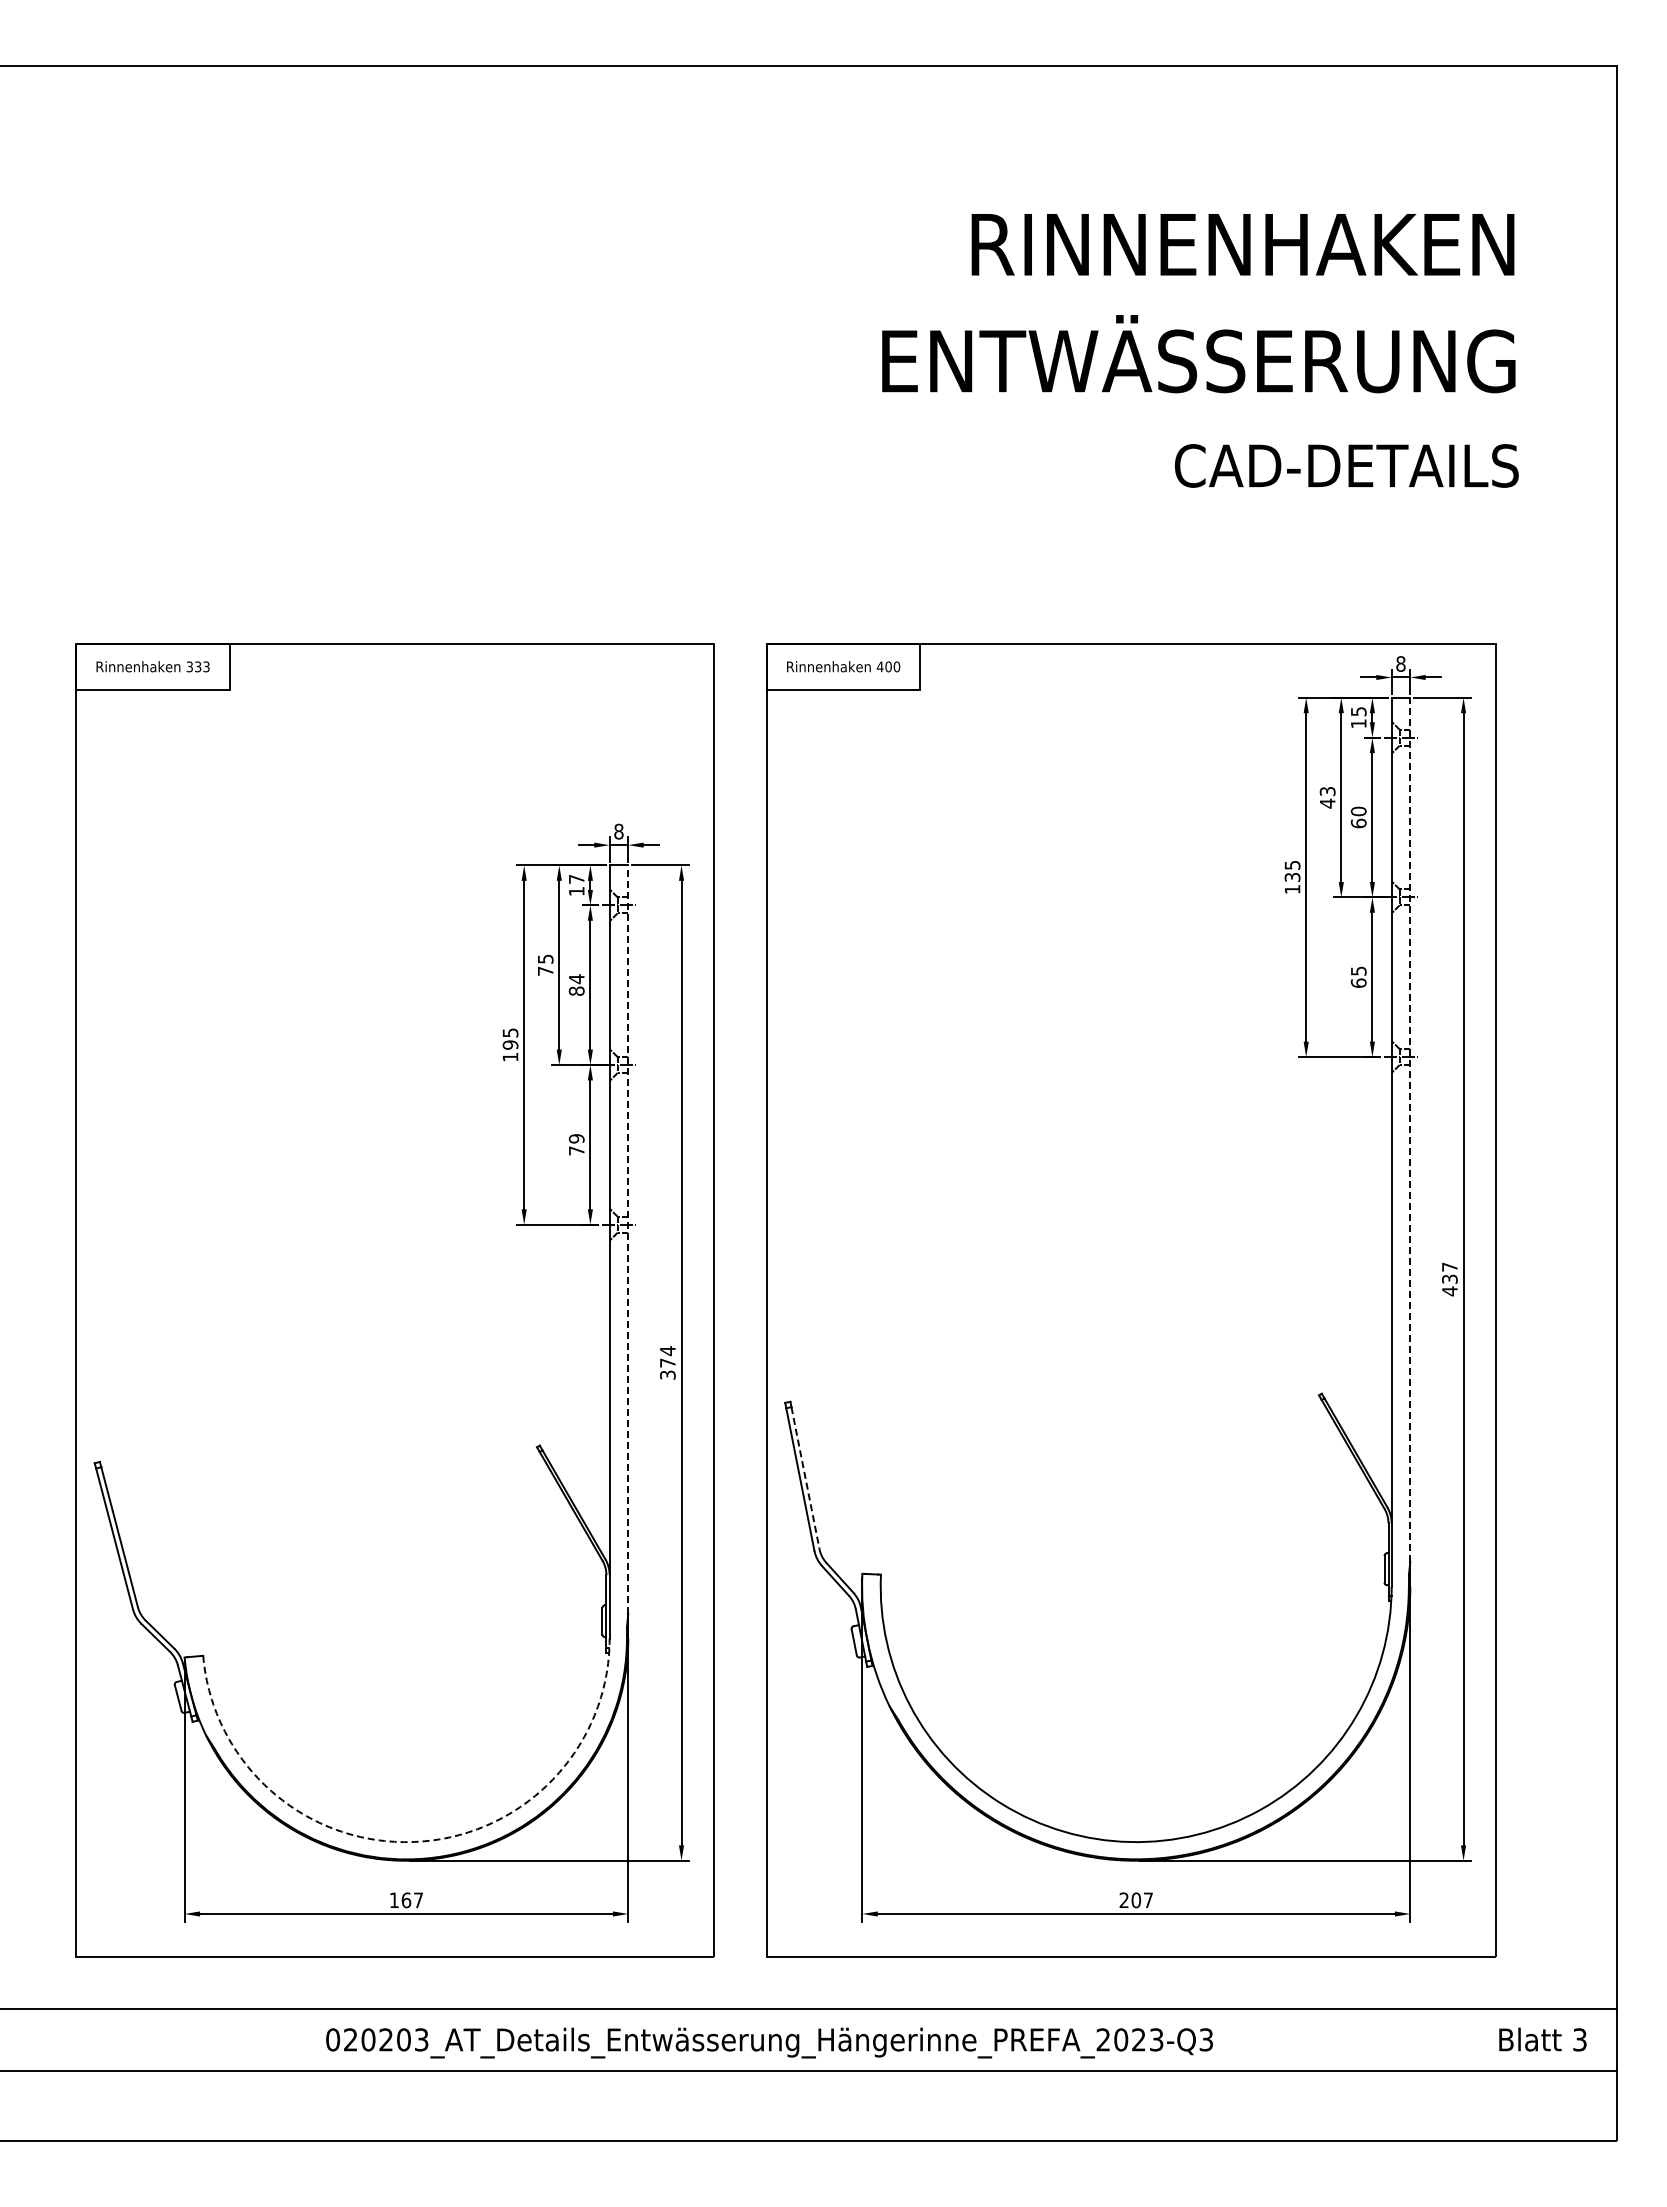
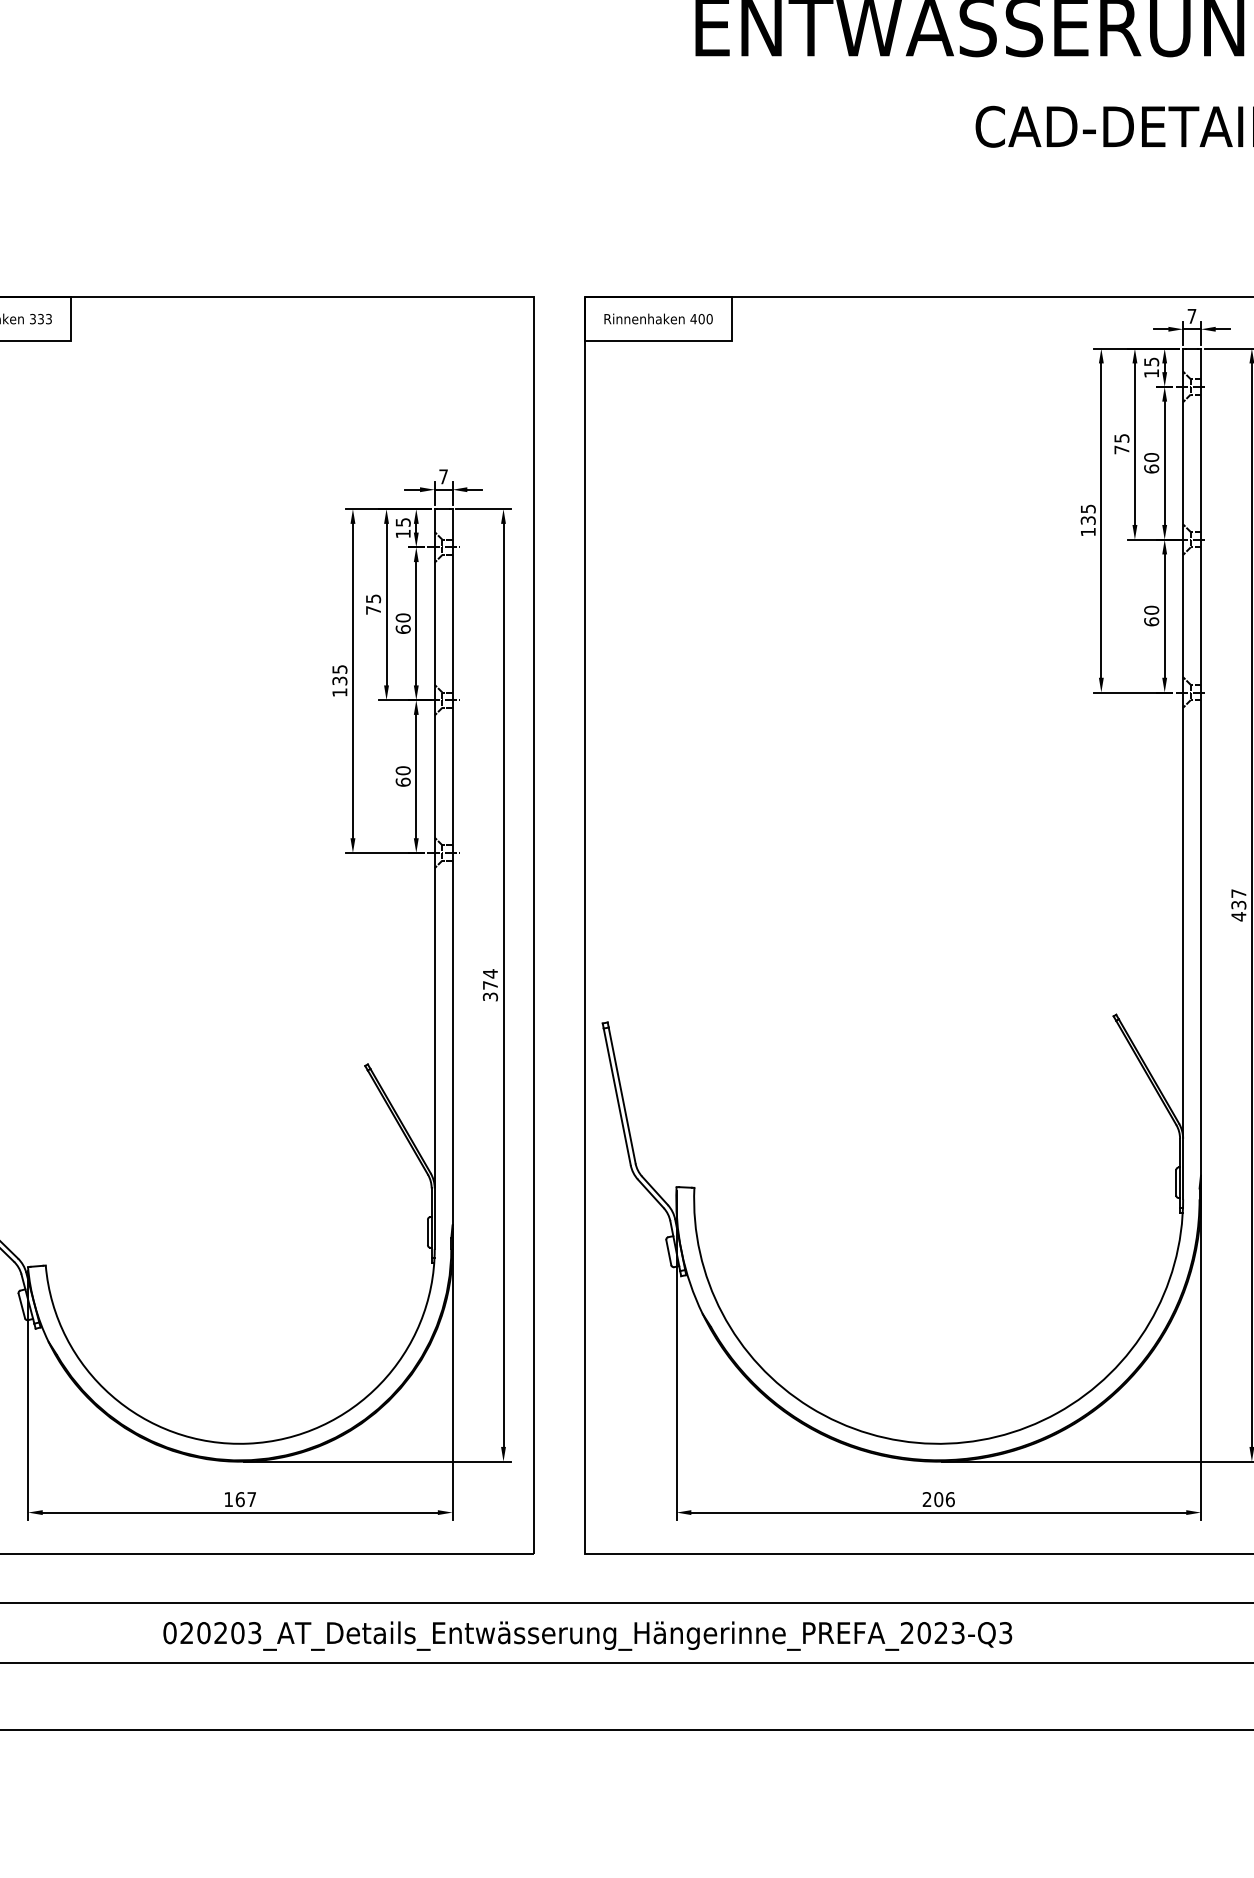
text: (1400, 663) -> (1191, 315), 8 -> 7
text: (1327, 797) -> (1121, 444), 43 -> 75
text: (618, 831) -> (443, 476), 8 -> 7
text: (576, 879) -> (403, 522), 17 -> 15
text: (1358, 970) -> (1151, 609), 65 -> 60
text: (576, 984) -> (403, 623), 84 -> 60
text: (510, 1044) -> (339, 680), 195 -> 135
line: (1410, 1129) -> (1201, 761), dashed -> solid
text: (576, 1144) -> (403, 776), 79 -> 60
line: (628, 1239) -> (452, 867), dashed -> solid
line: (805, 1478) -> (622, 1095), dashed -> solid
arc: (414, 1841) -> (247, 1443), dashed -> solid
text: (1148, 1900) -> (950, 1499), 207 -> 206

